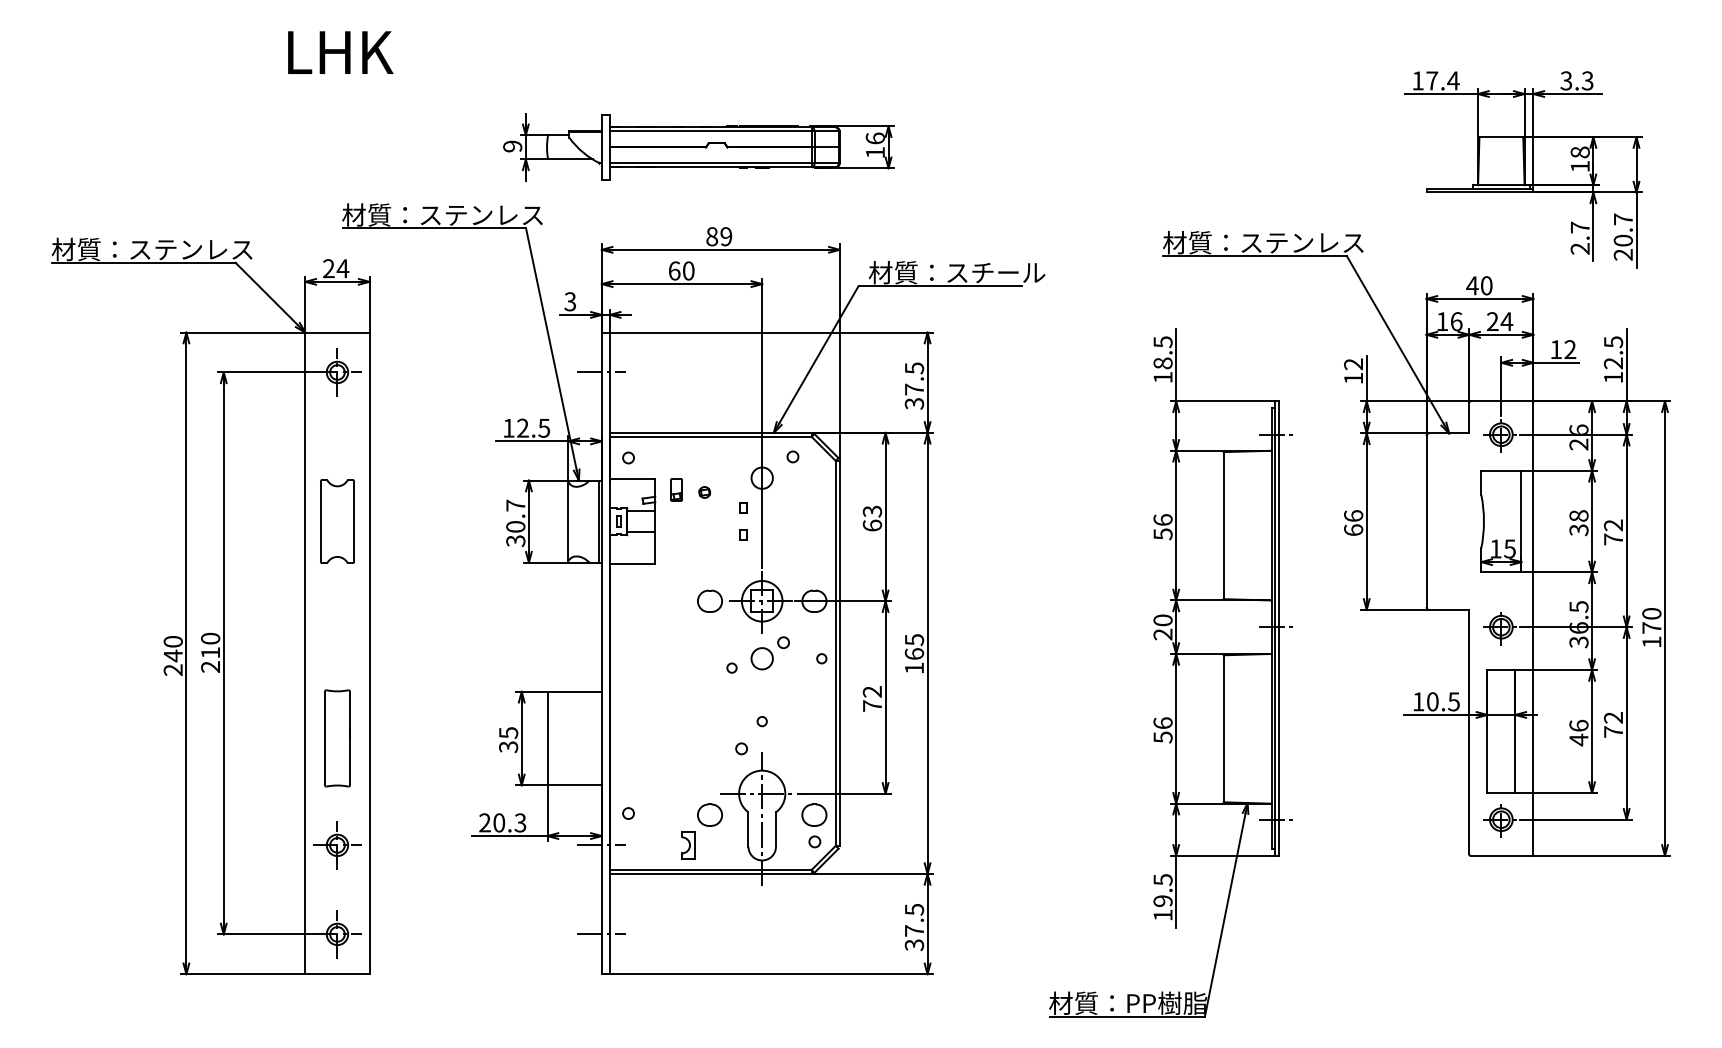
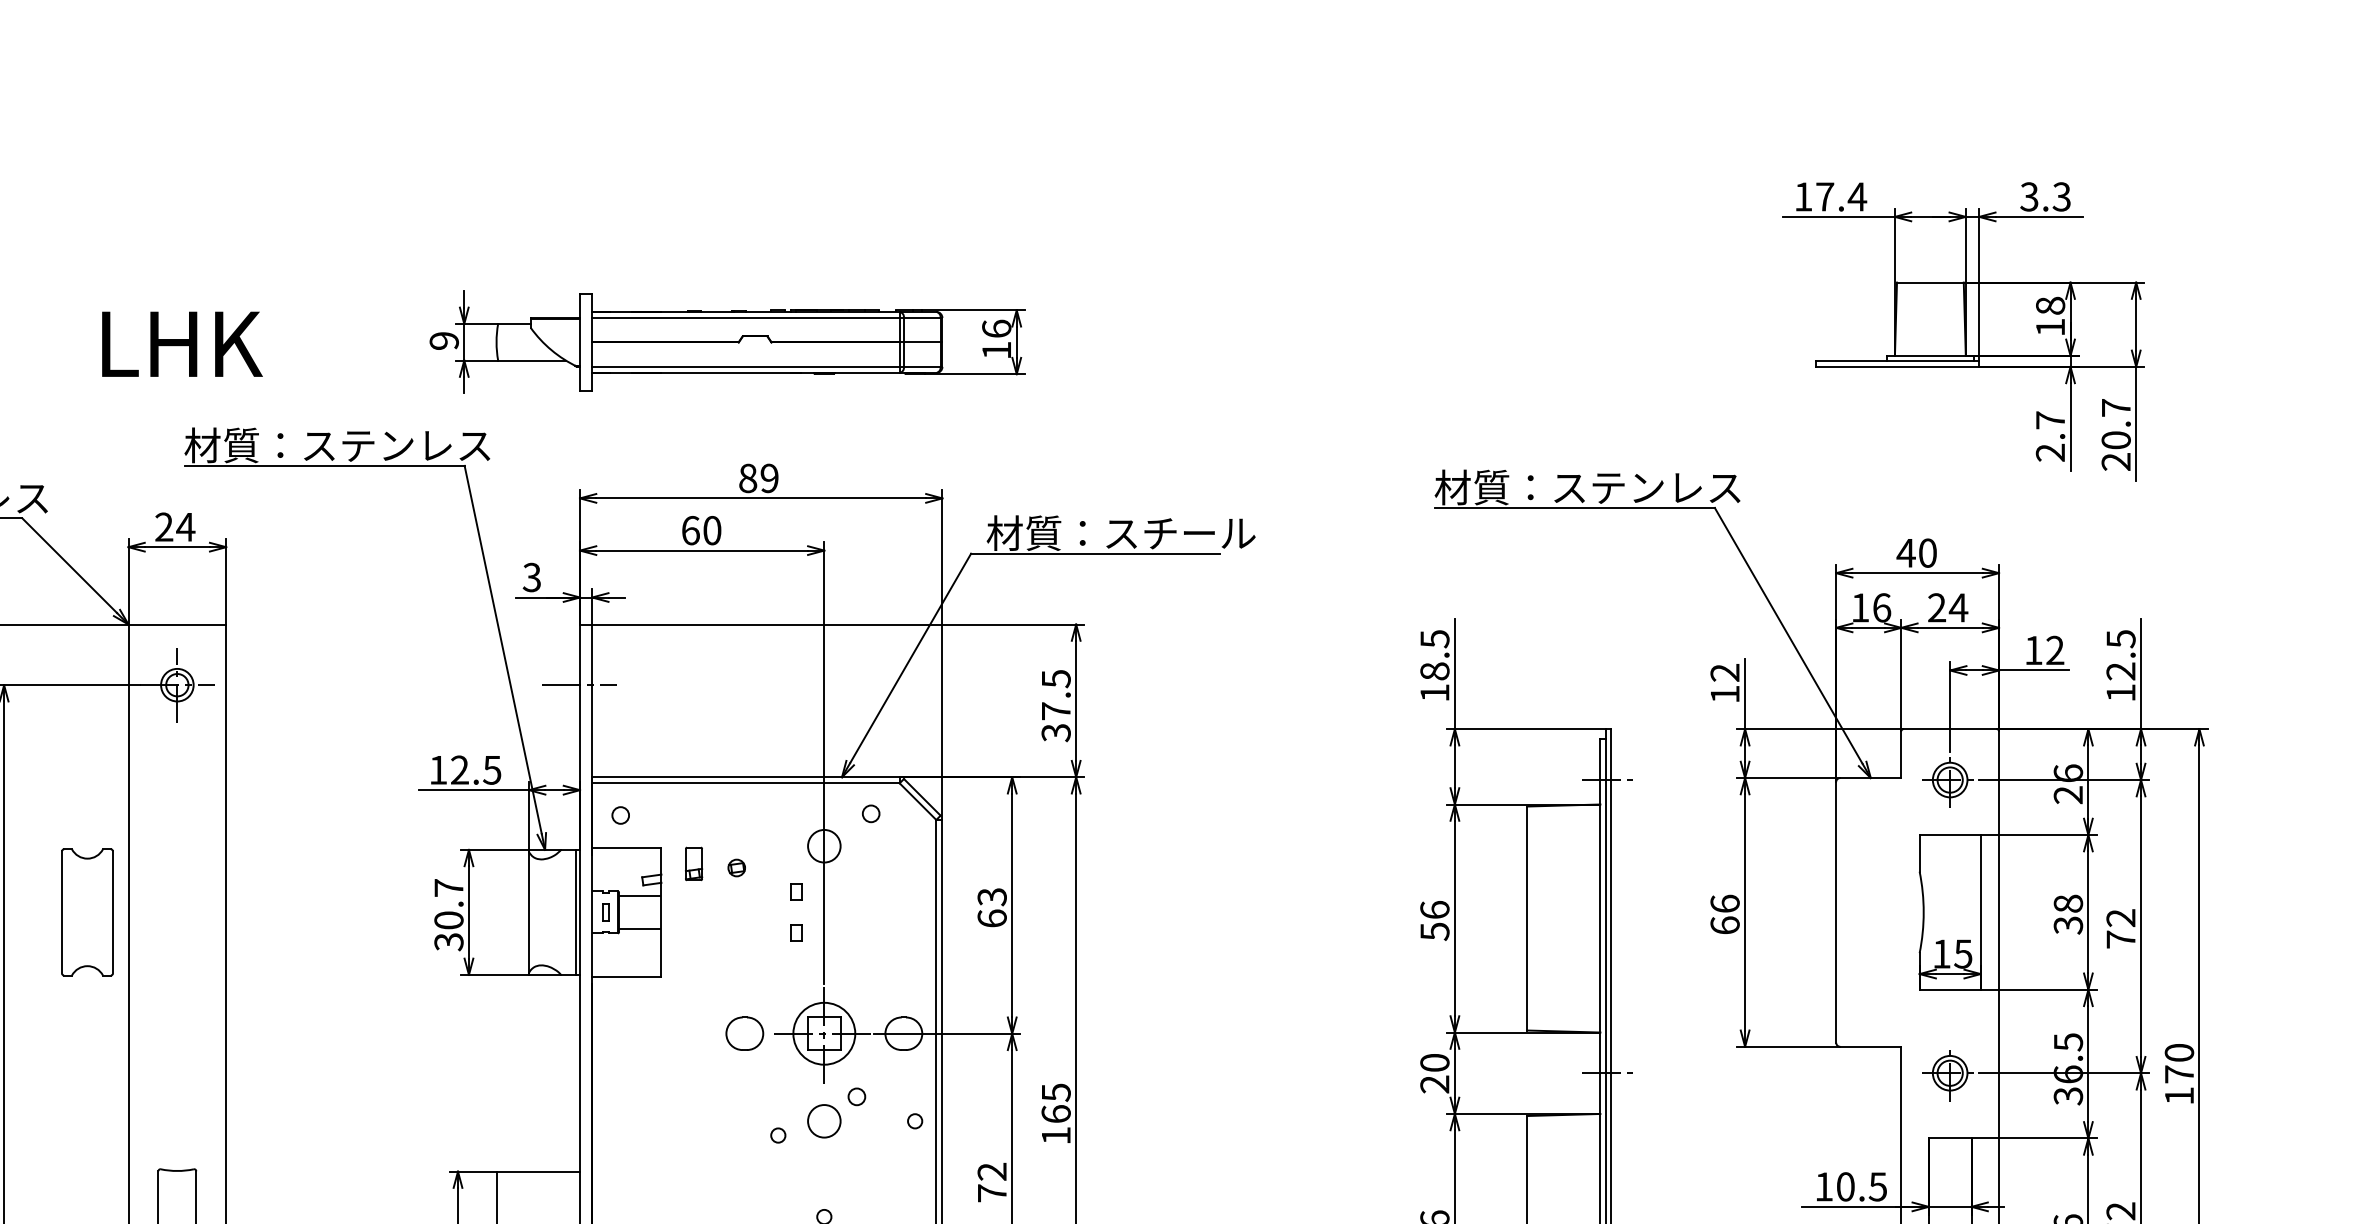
text: (340, 52) -> (181, 344), moved
part: (1523, 169) -> (1964, 331), moved
part: (337, 521) -> (87, 912), moved

